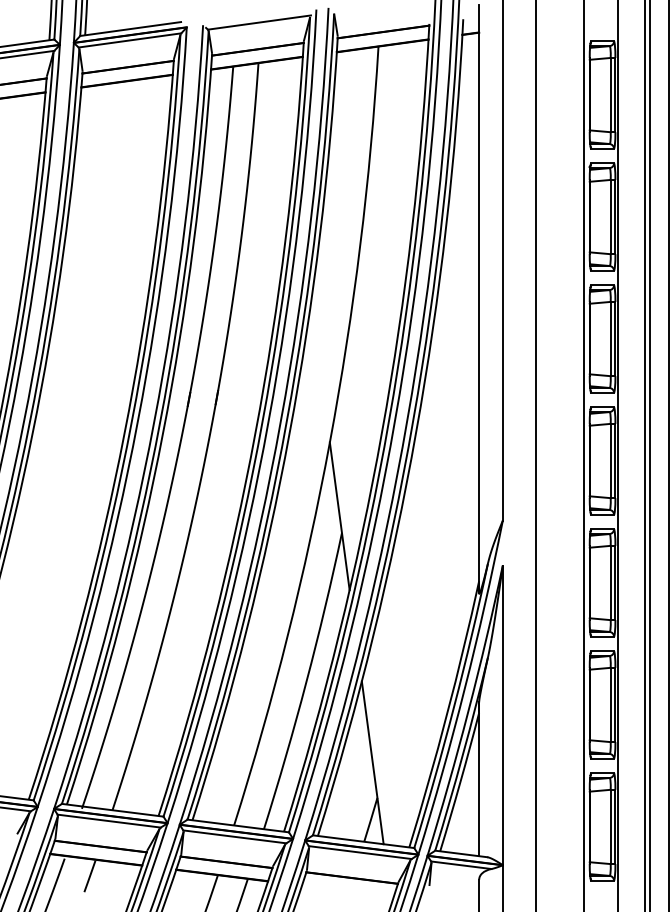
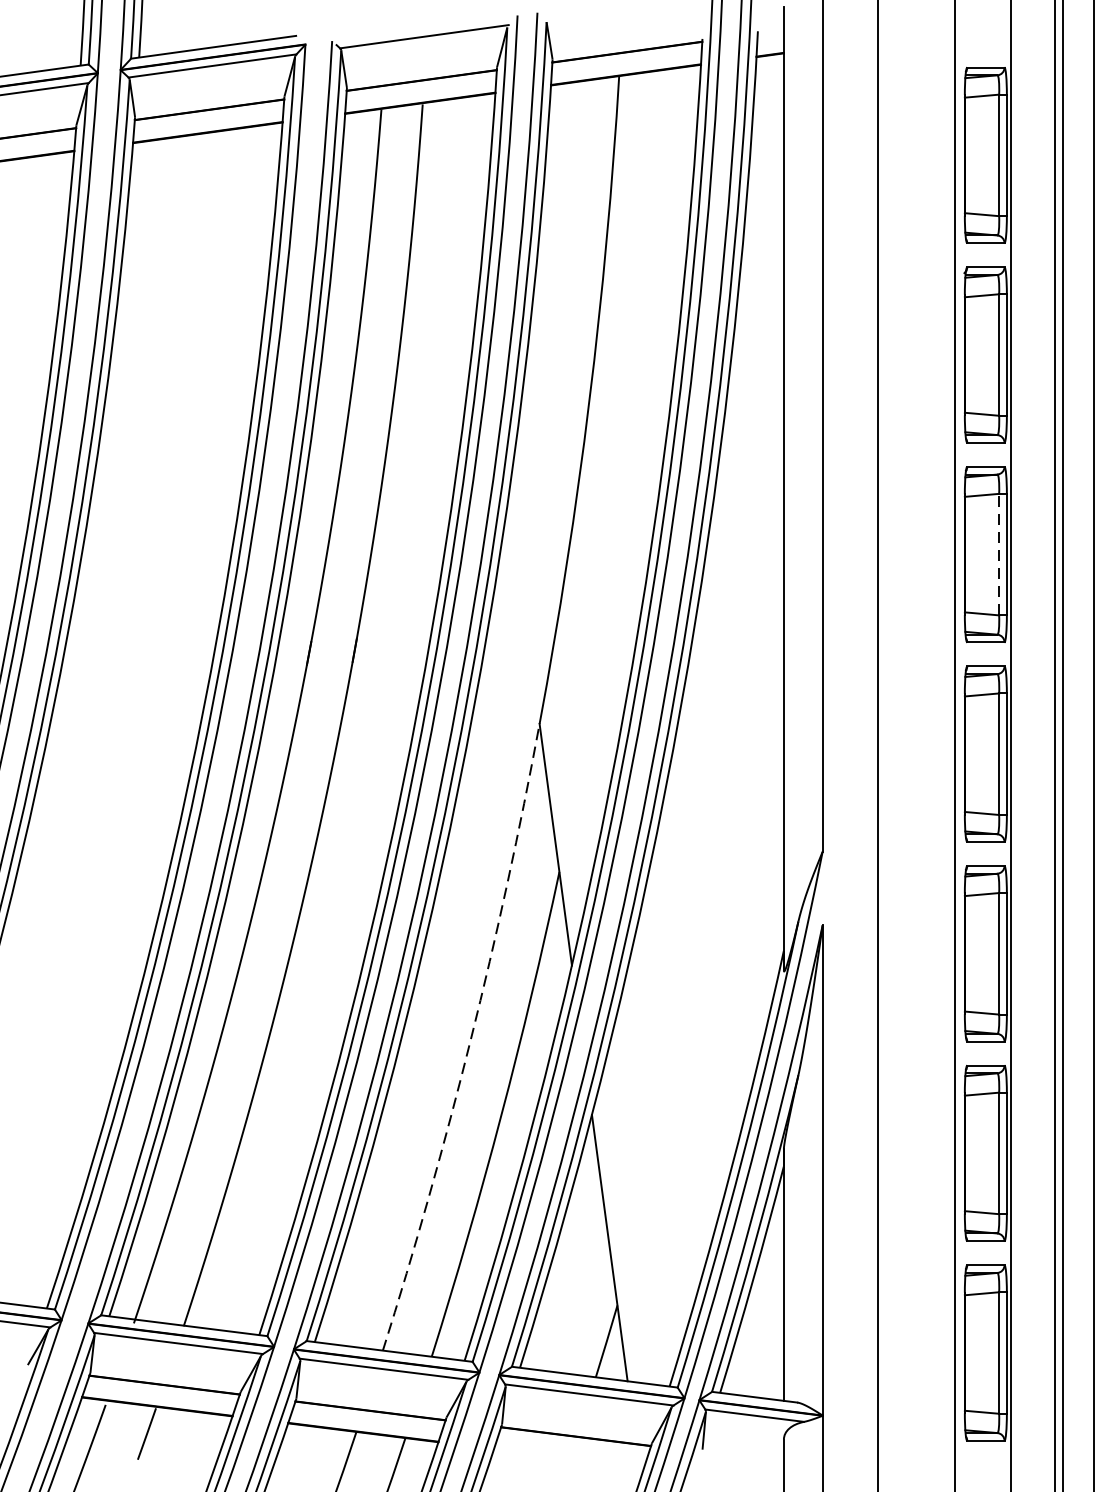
line: (610, 338) -> (998, 553), solid -> dashed
arc: (287, 635) -> (470, 1039), solid -> dashed

